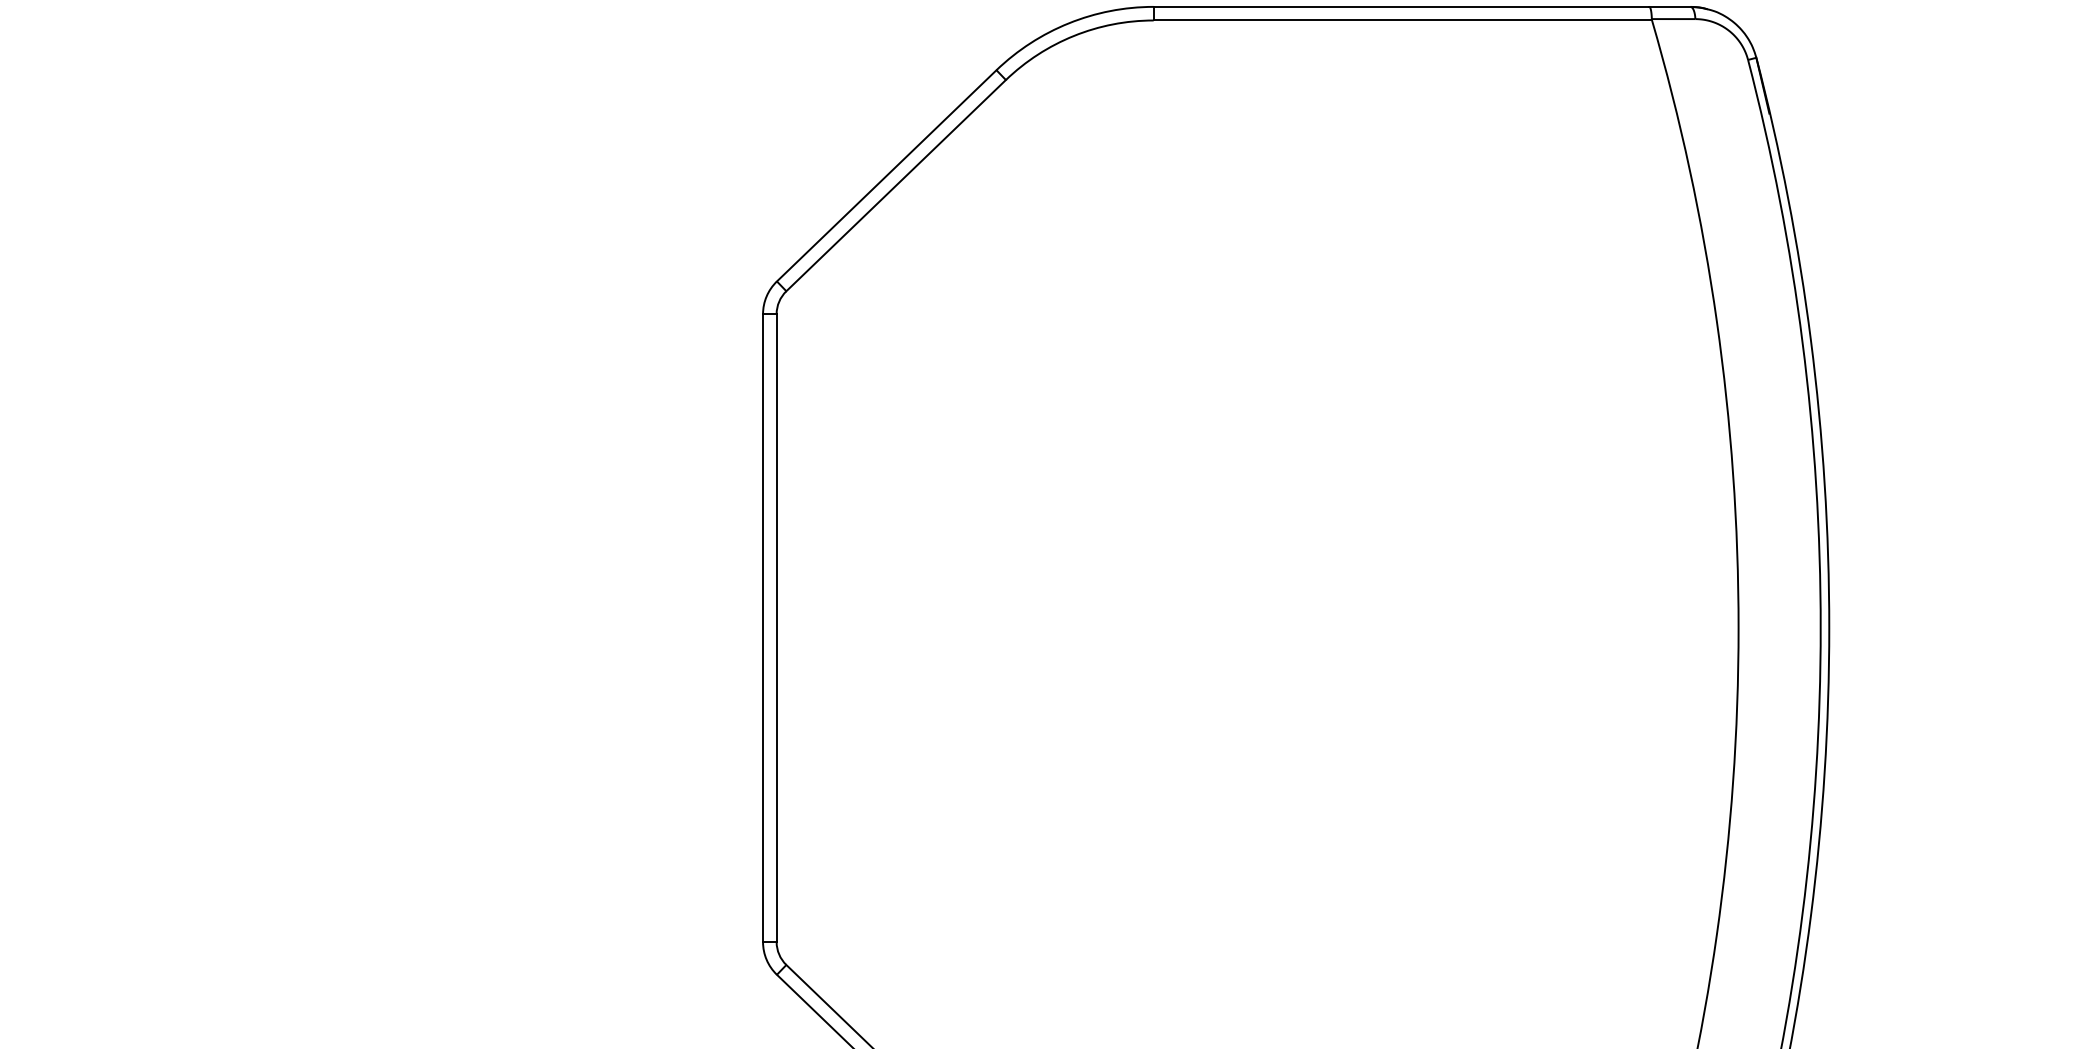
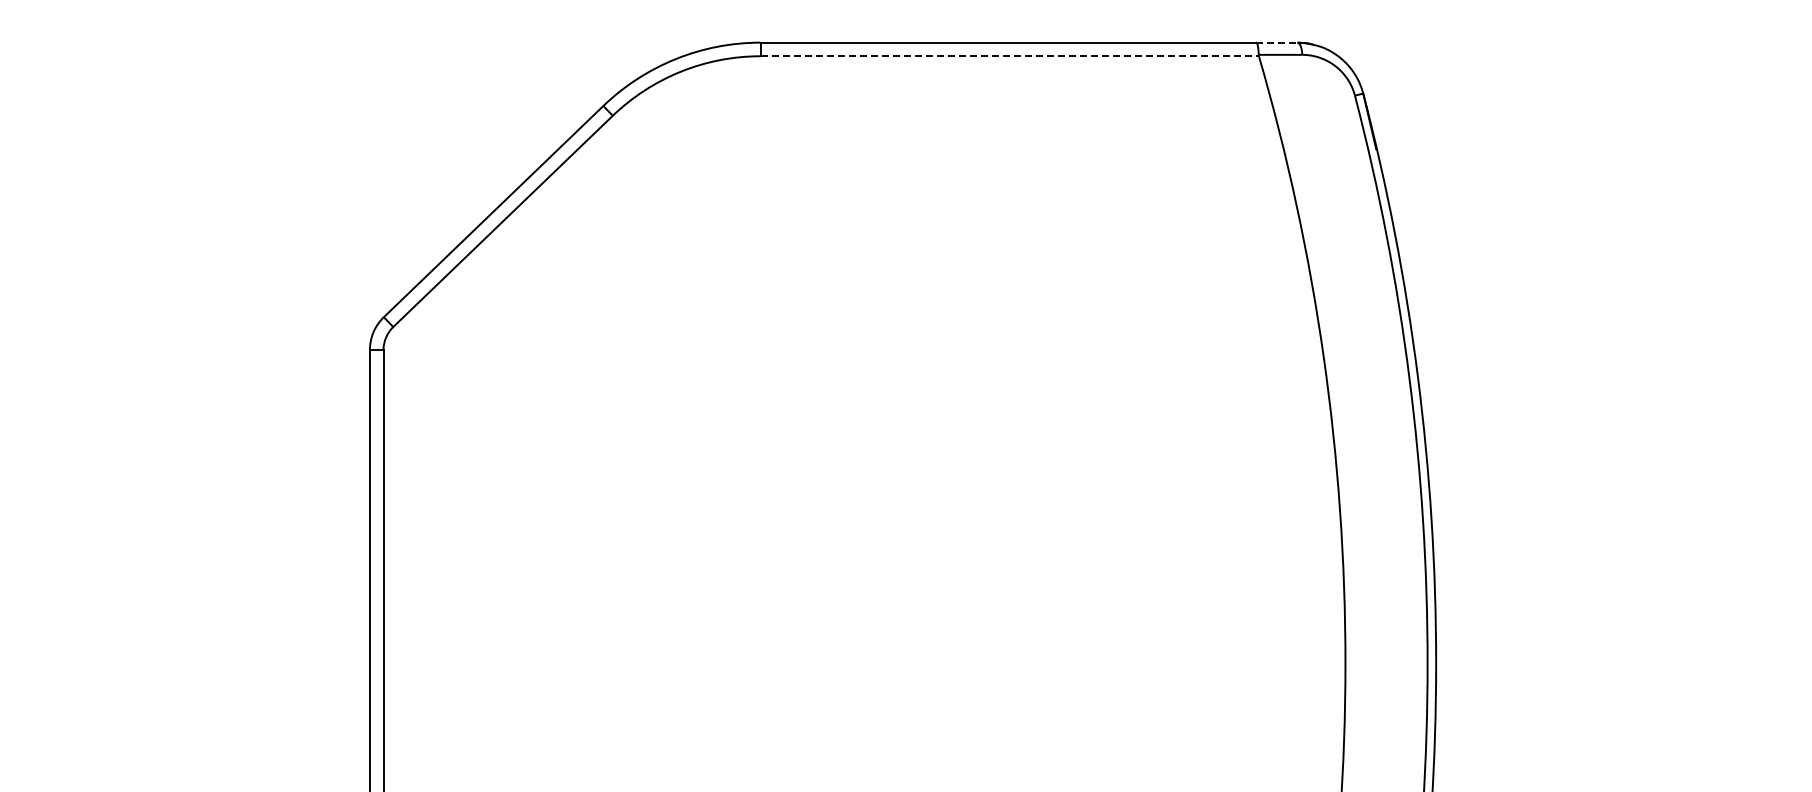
line: (1669, 6) -> (1276, 42), solid -> dashed
line: (1403, 20) -> (1010, 56), solid -> dashed

